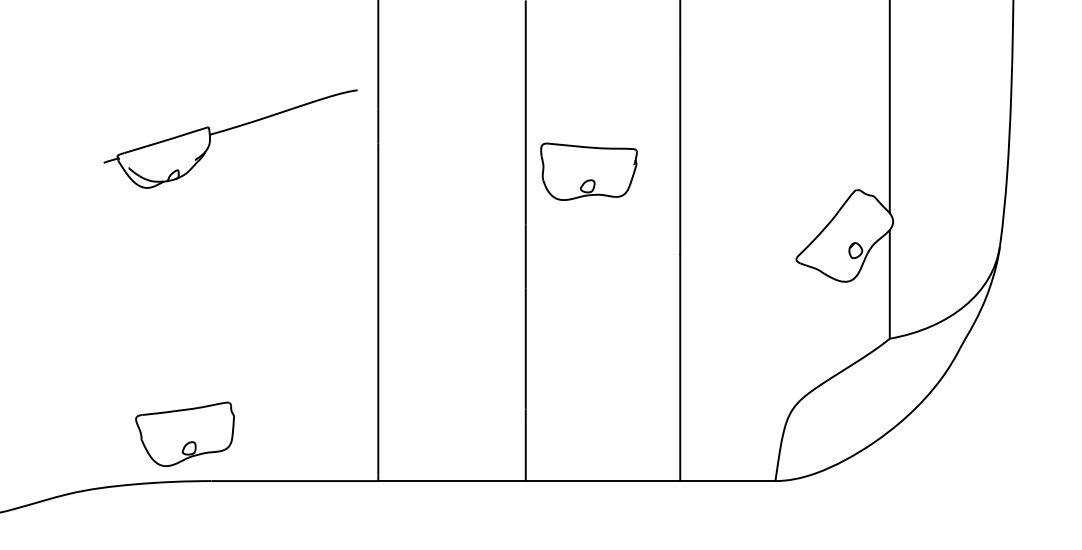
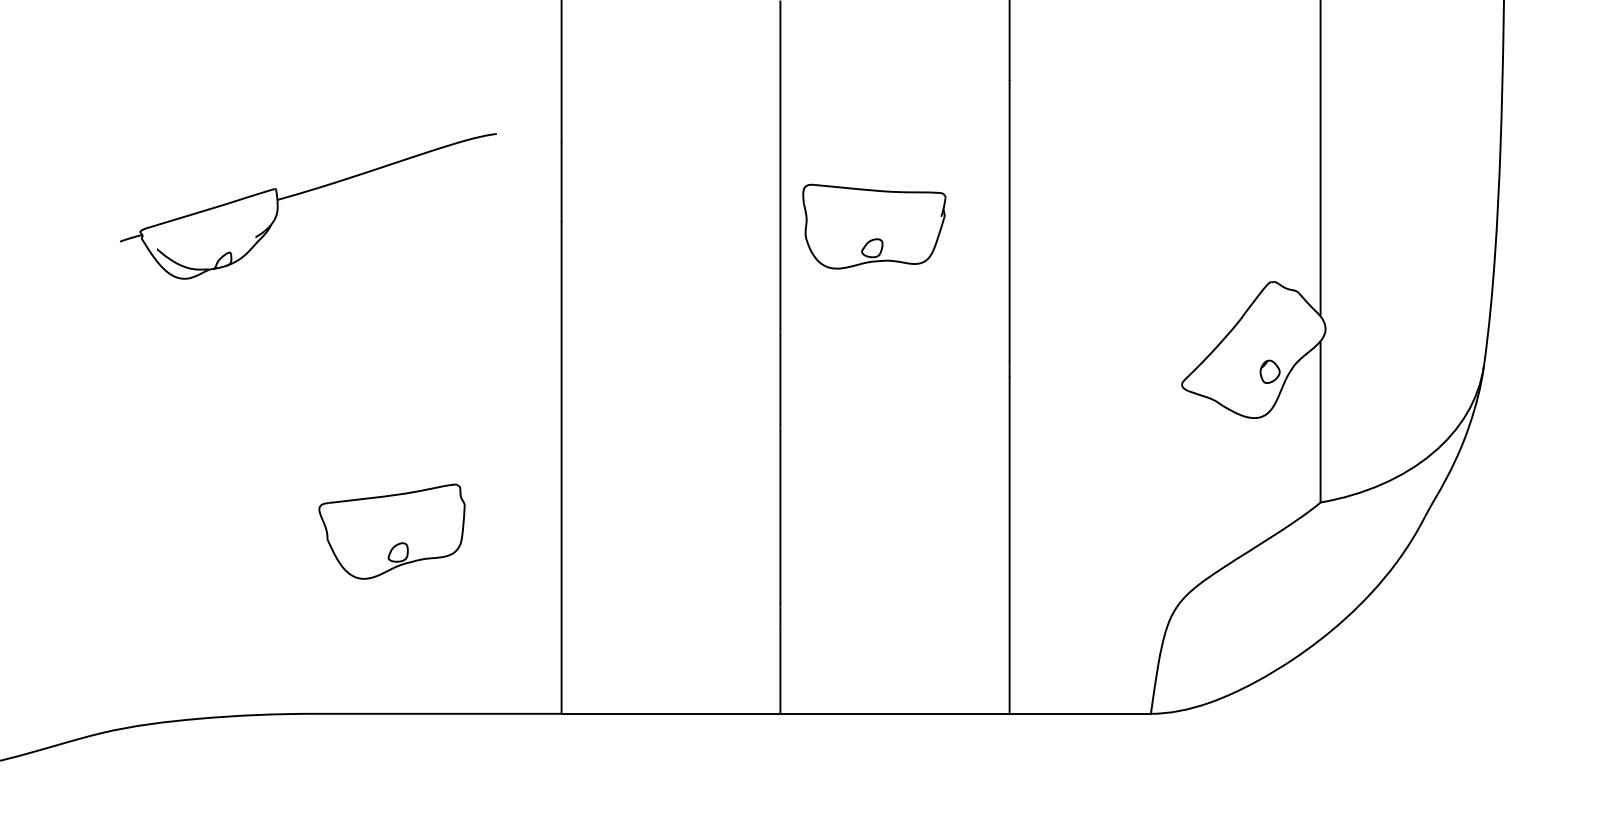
part: (228, 130) -> (305, 193), moved
part: (588, 171) -> (873, 226), moved
part: (184, 433) -> (391, 530), moved

